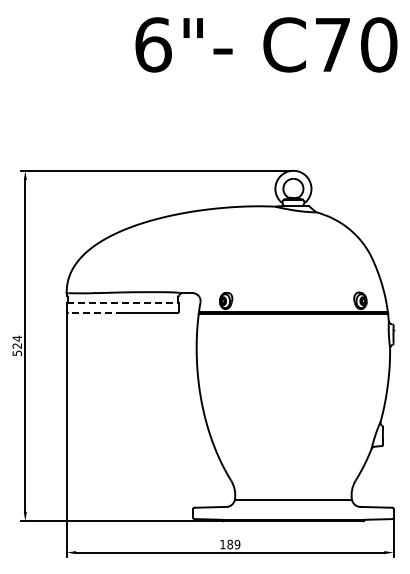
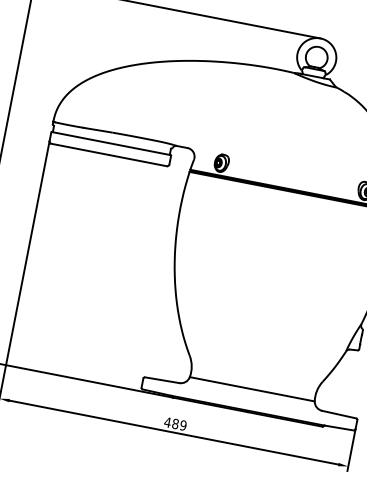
line: (123, 302) -> (111, 143), dashed -> solid
line: (95, 313) -> (79, 149), dashed -> solid
text: (222, 544) -> (167, 422), 189 -> 489

